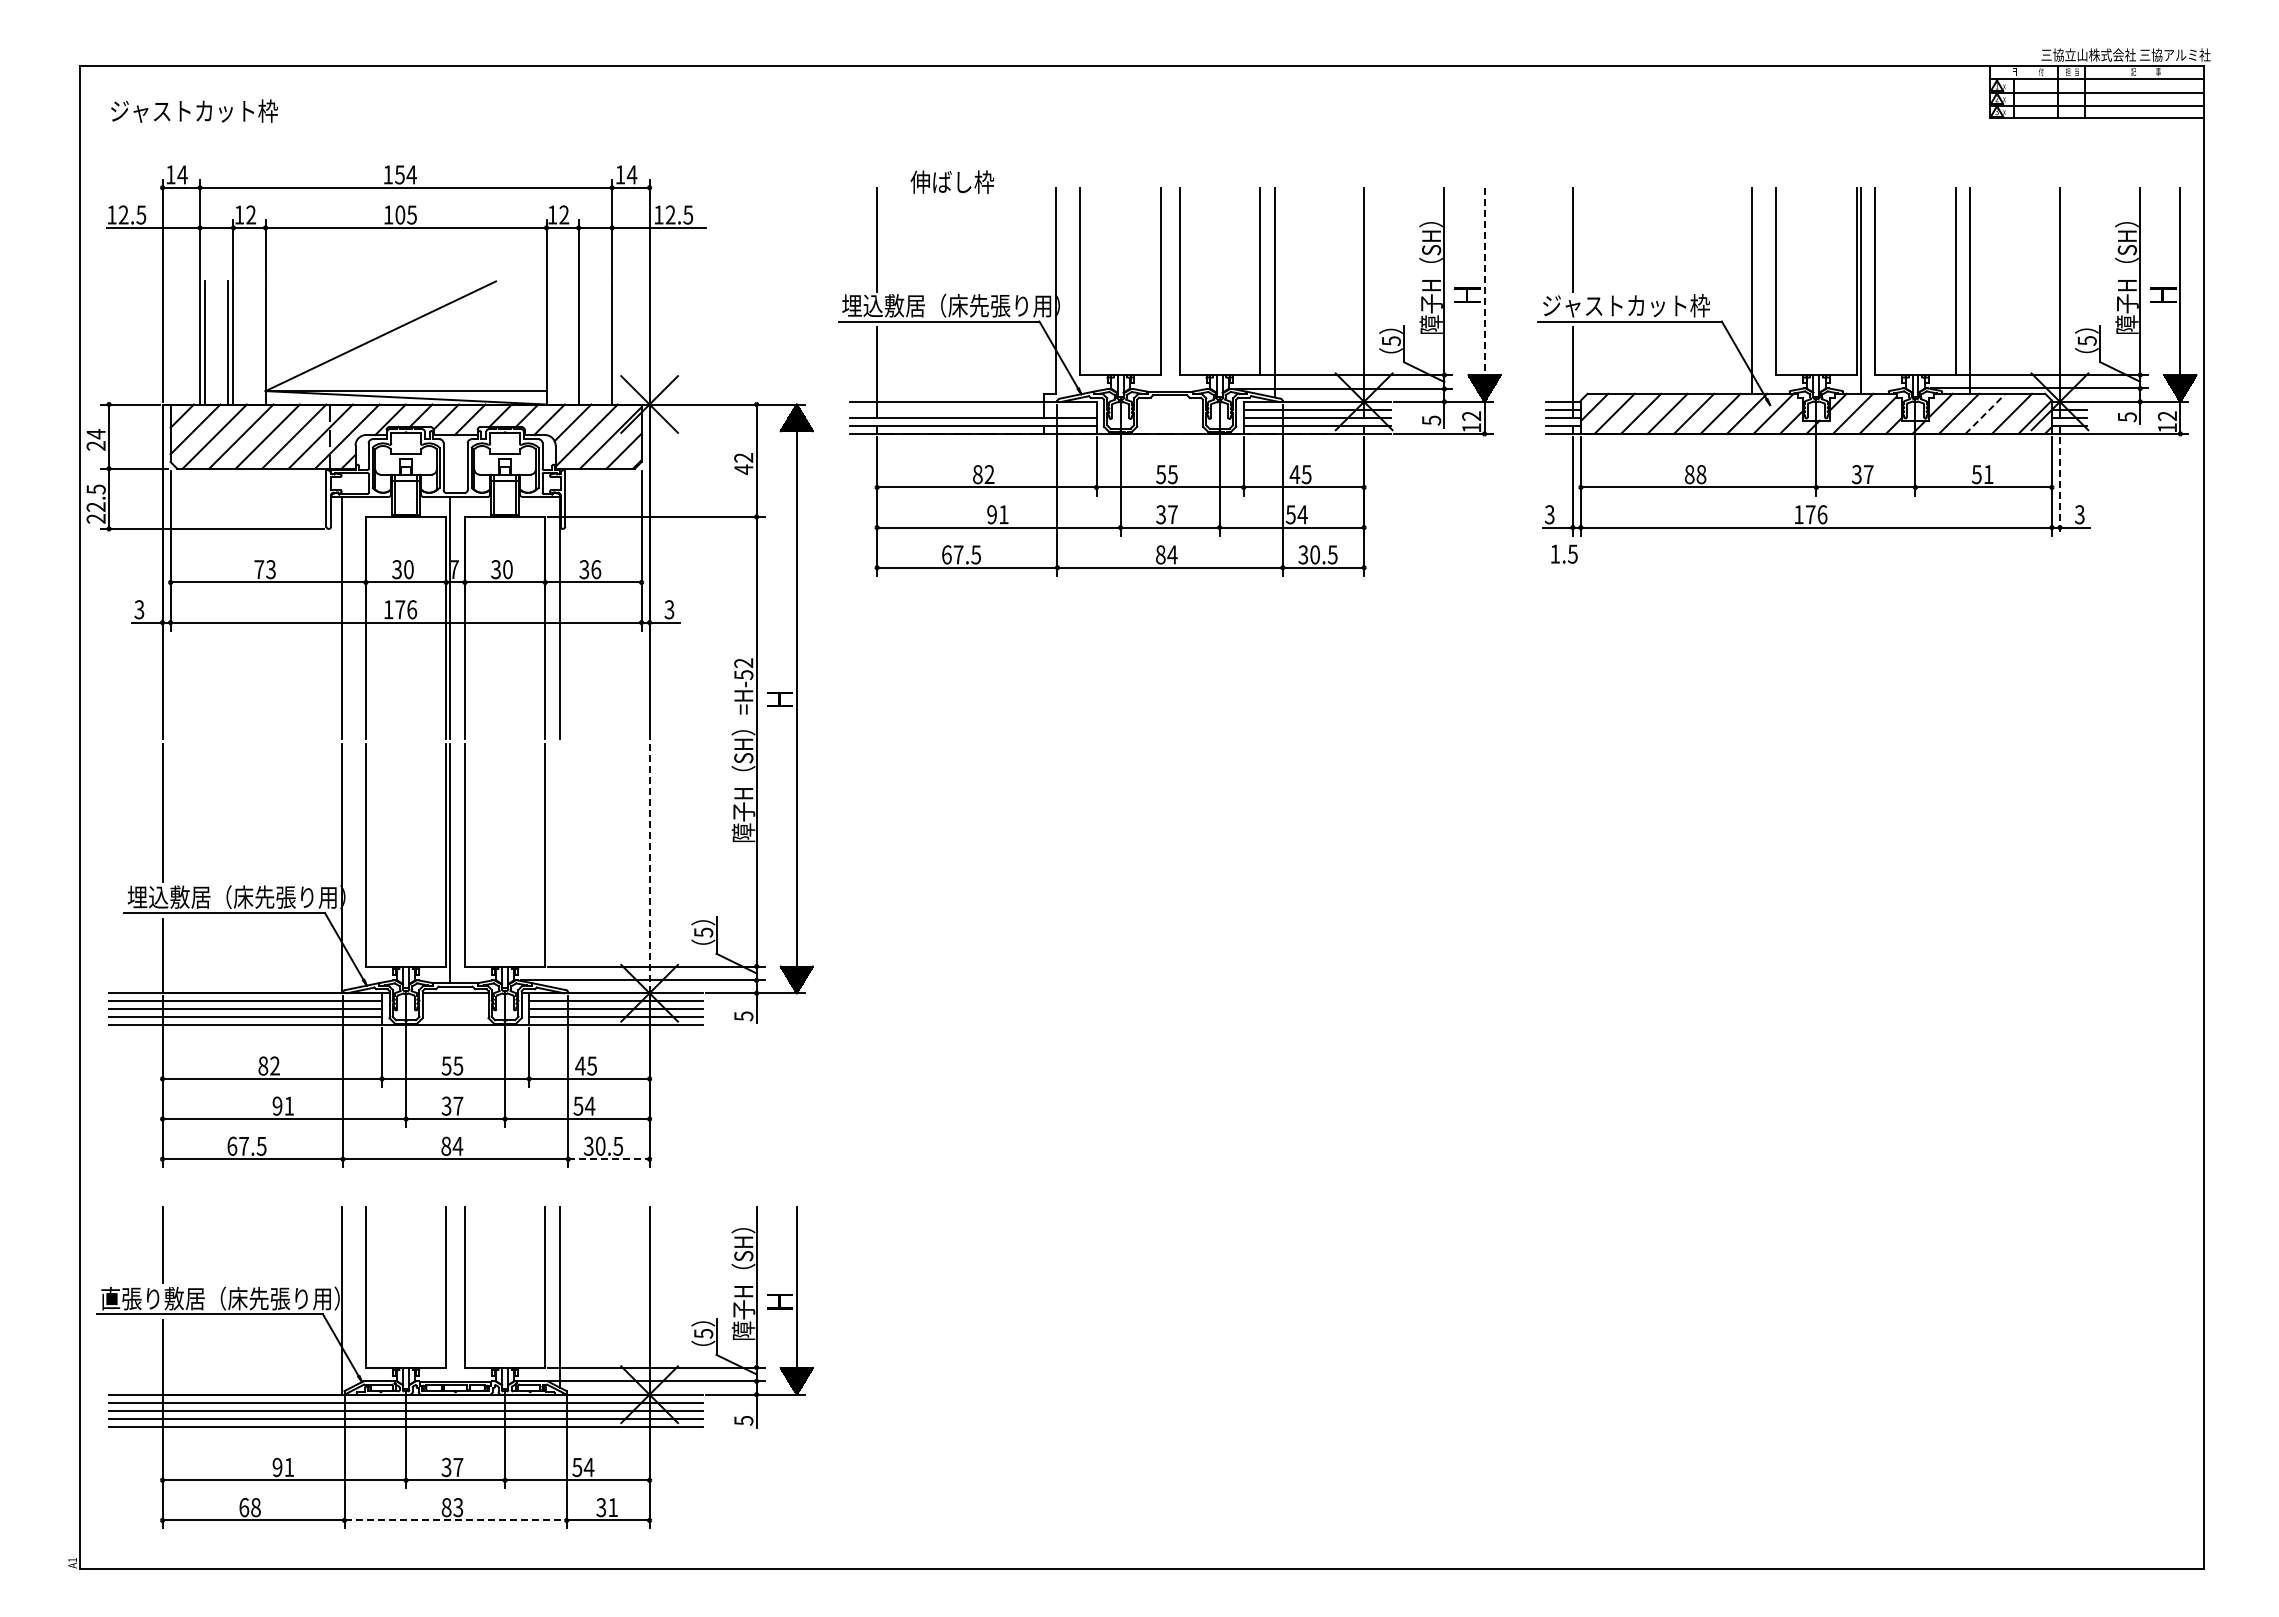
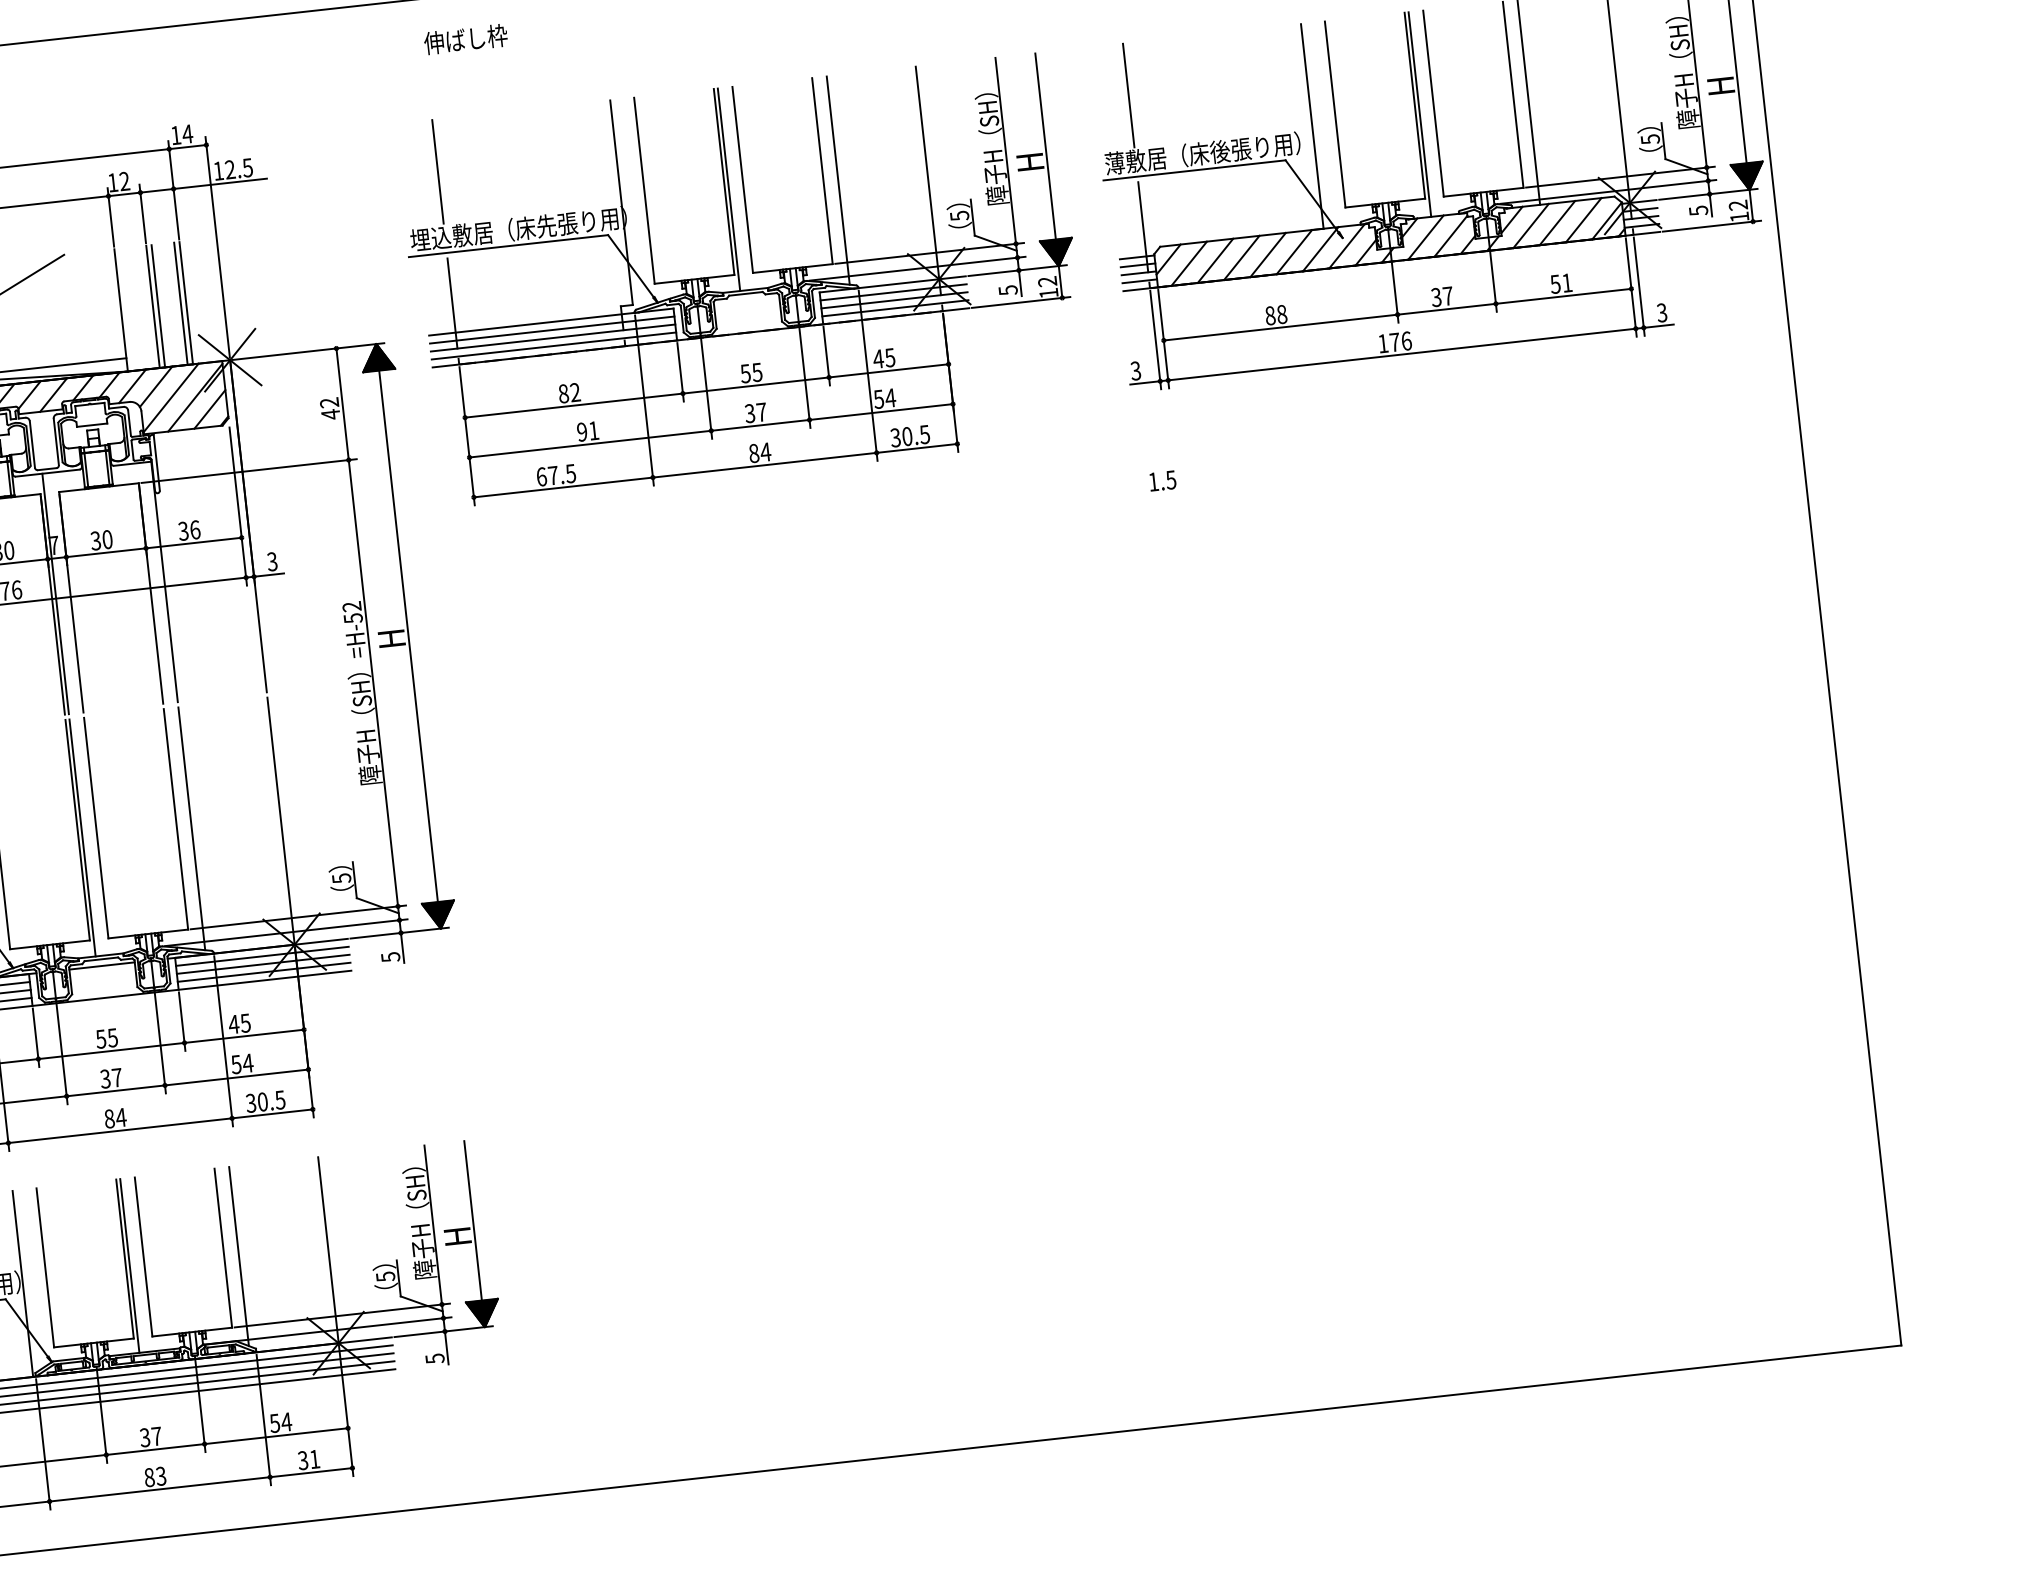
text: (952, 181) -> (465, 38), moved
line: (1164, 289) -> (728, 189), added
line: (1484, 295) -> (1047, 160), dashed -> solid
text: (1640, 305) -> (1203, 153), ジャストカット枠 -> 薄敷居（床後張り用）
line: (584, 342) -> (158, 305), added
line: (606, 342) -> (180, 303), added
line: (973, 409) -> (552, 329), added
line: (1985, 413) -> (1557, 222), dashed -> solid
line: (2059, 486) -> (1638, 287), dashed -> solid
text: (1564, 553) -> (1162, 480), moved
line: (559, 866) -> (191, 828), added
line: (649, 869) -> (281, 821), dashed -> solid
line: (608, 1159) -> (272, 1114), dashed -> solid
line: (450, 1294) -> (130, 1265), added
line: (456, 1520) -> (160, 1489), dashed -> solid

